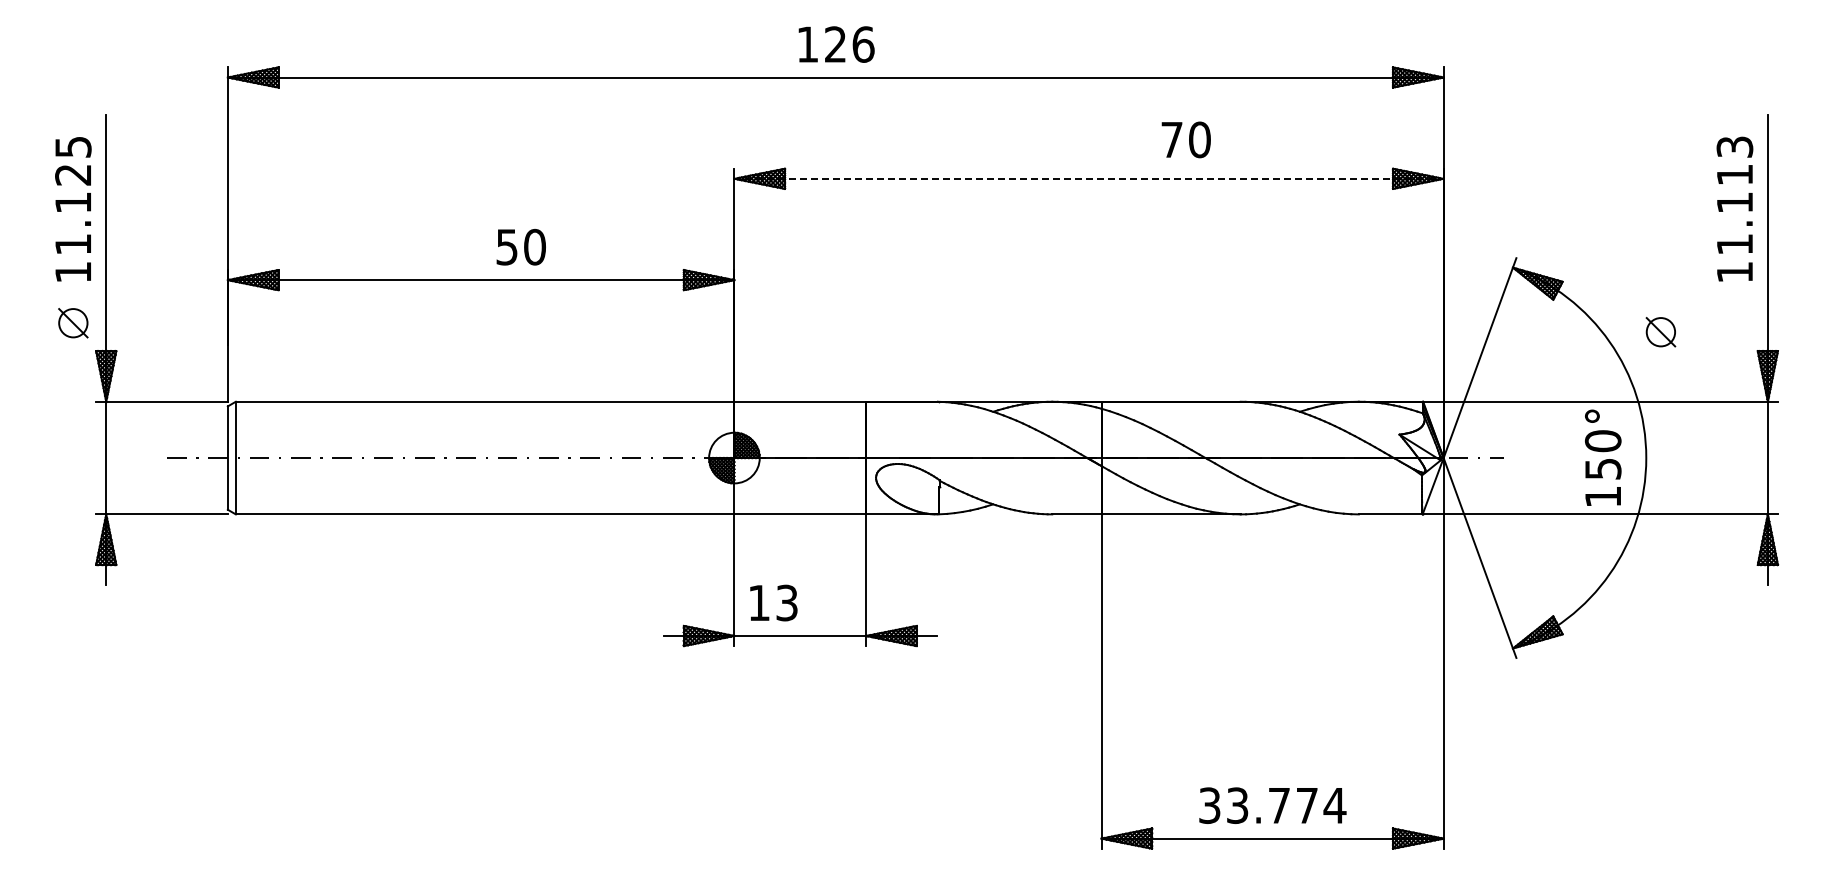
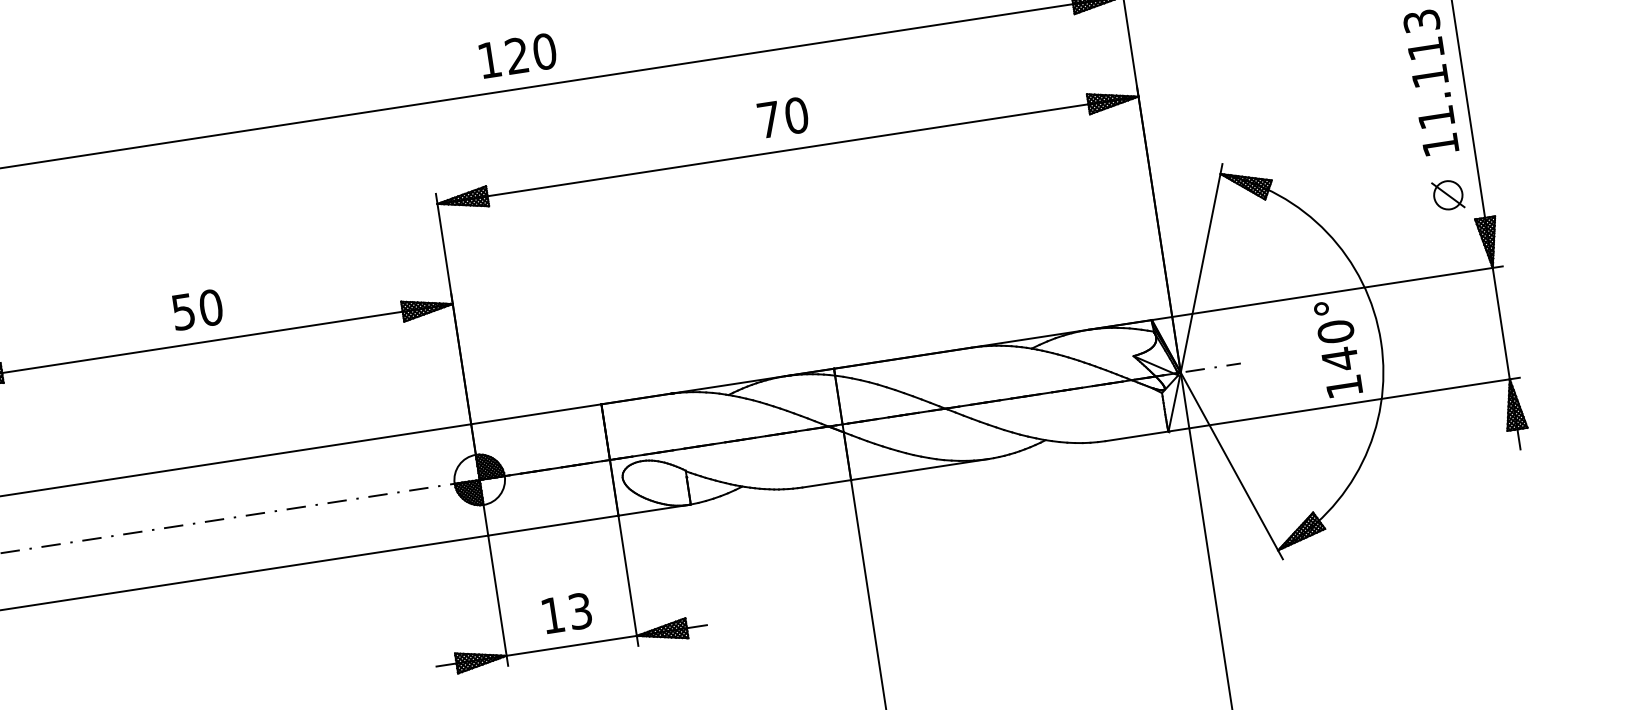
text: (863, 44) -> (544, 51), 126 -> 120
text: (1185, 139) -> (782, 117), moved
line: (1089, 178) -> (788, 149), dashed -> solid
text: (520, 247) -> (196, 310), moved
part: (1660, 332) -> (1447, 195), moved
text: (1603, 468) -> (1340, 358), 150° -> 140°
text: (773, 602) -> (566, 612), moved

